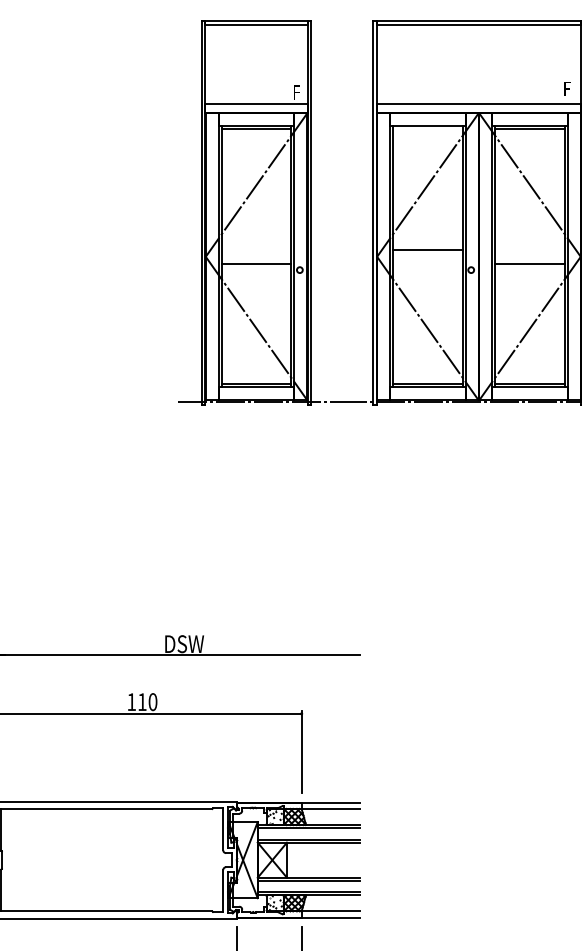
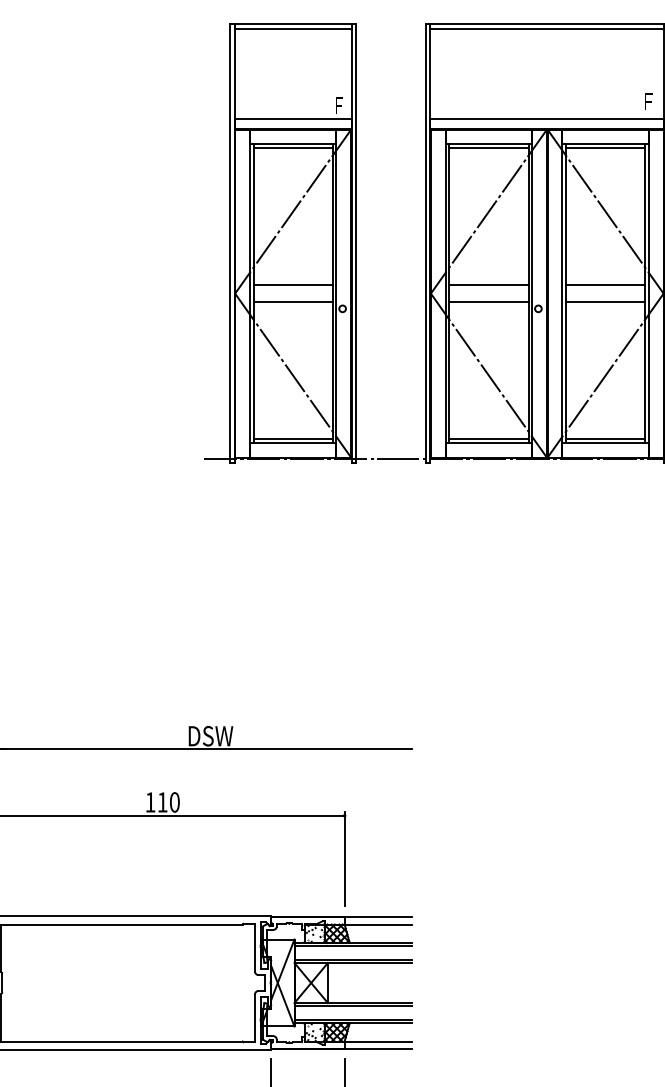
line: (427, 129) -> (488, 148), added
line: (255, 249) -> (292, 285), added
line: (529, 249) -> (605, 285), added
line: (427, 264) -> (488, 302), added

